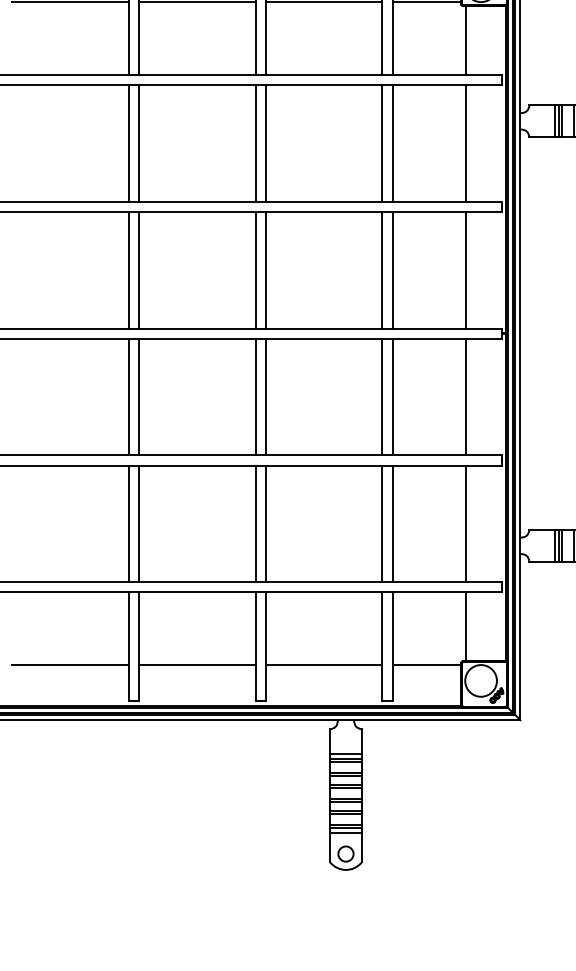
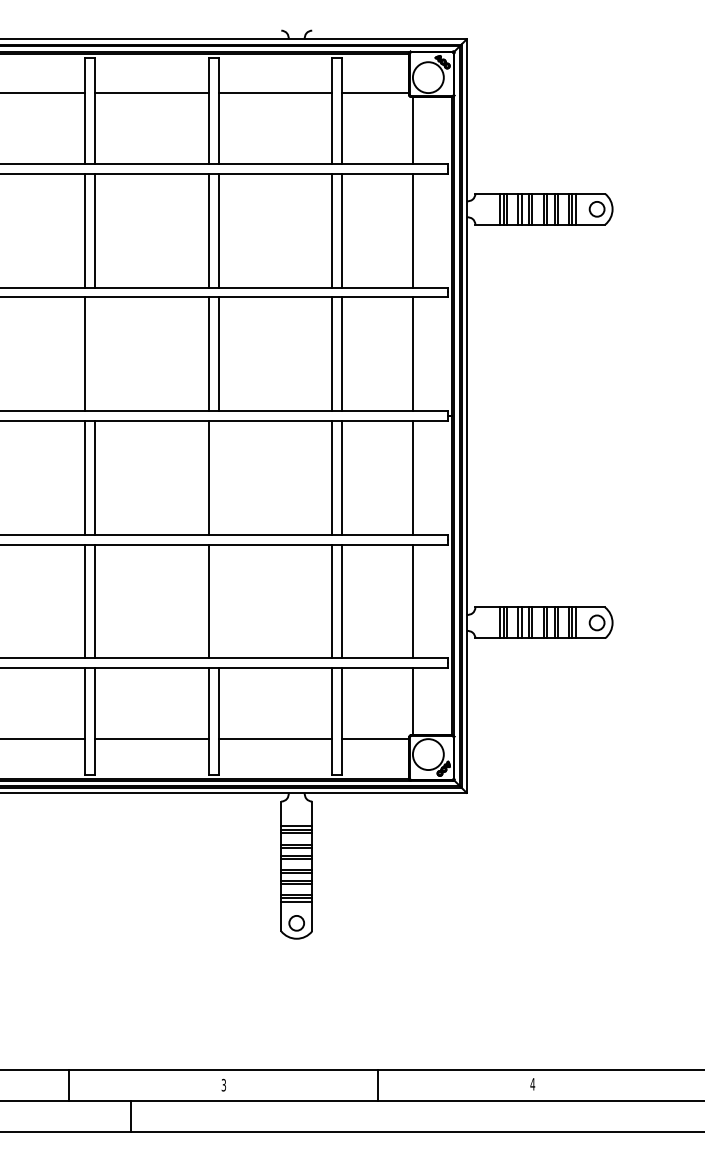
line: (138, 270) -> (94, 354), removed
line: (265, 396) -> (218, 477), removed
line: (265, 523) -> (218, 601), removed

